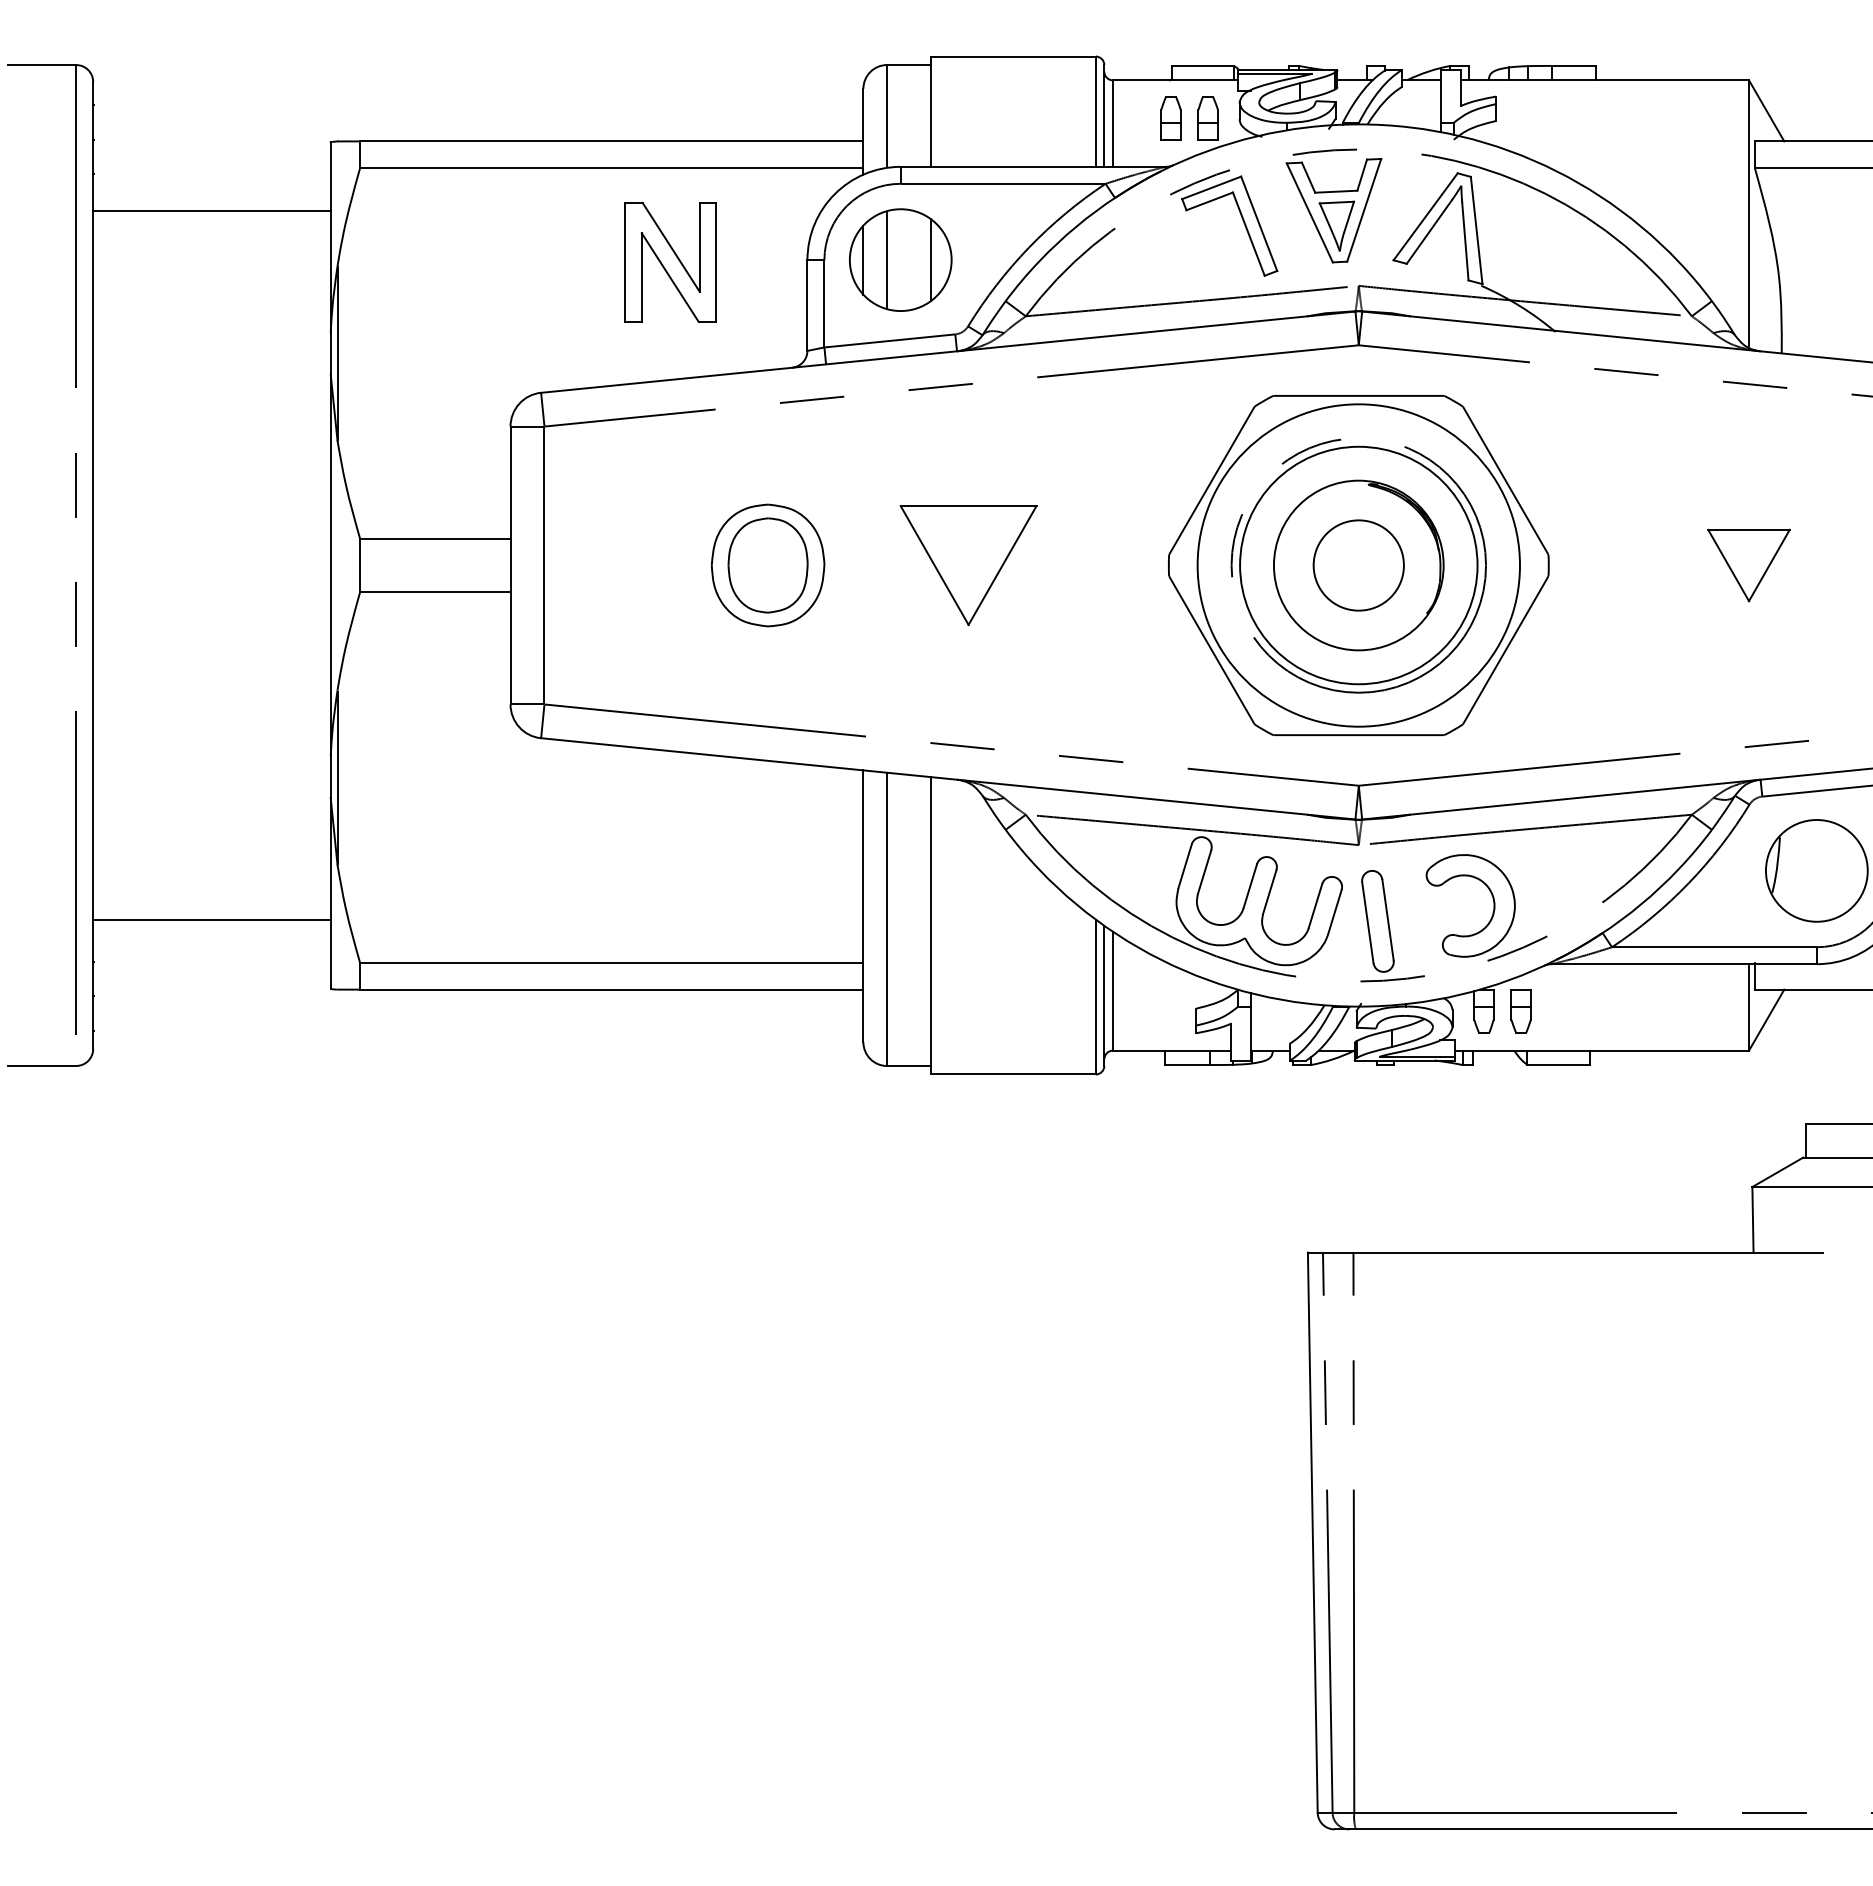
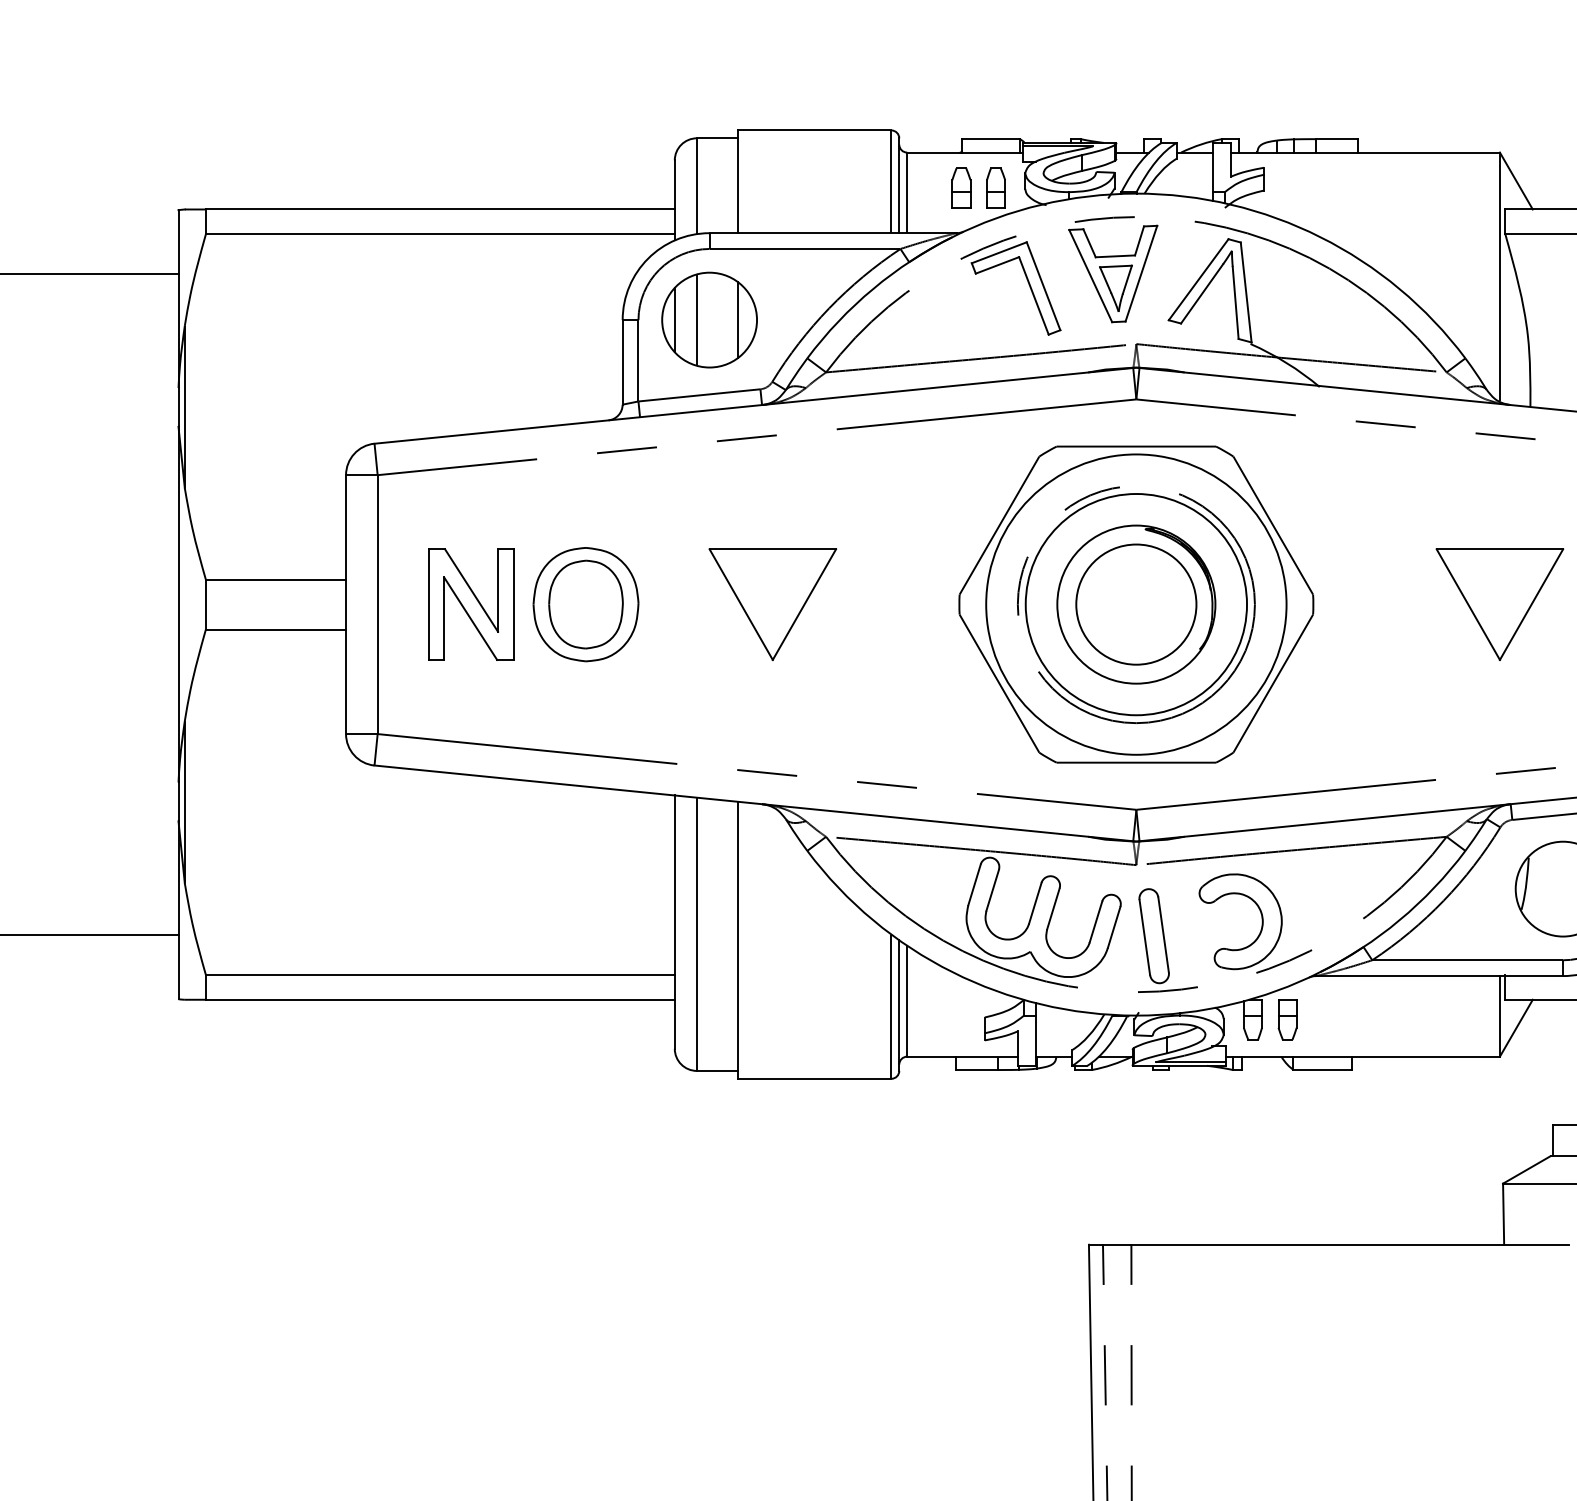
part: (670, 262) -> (470, 604), moved
circle: (1358, 565) -> (1136, 604), size x1.43
part: (1748, 565) -> (1499, 604), size x1.67

